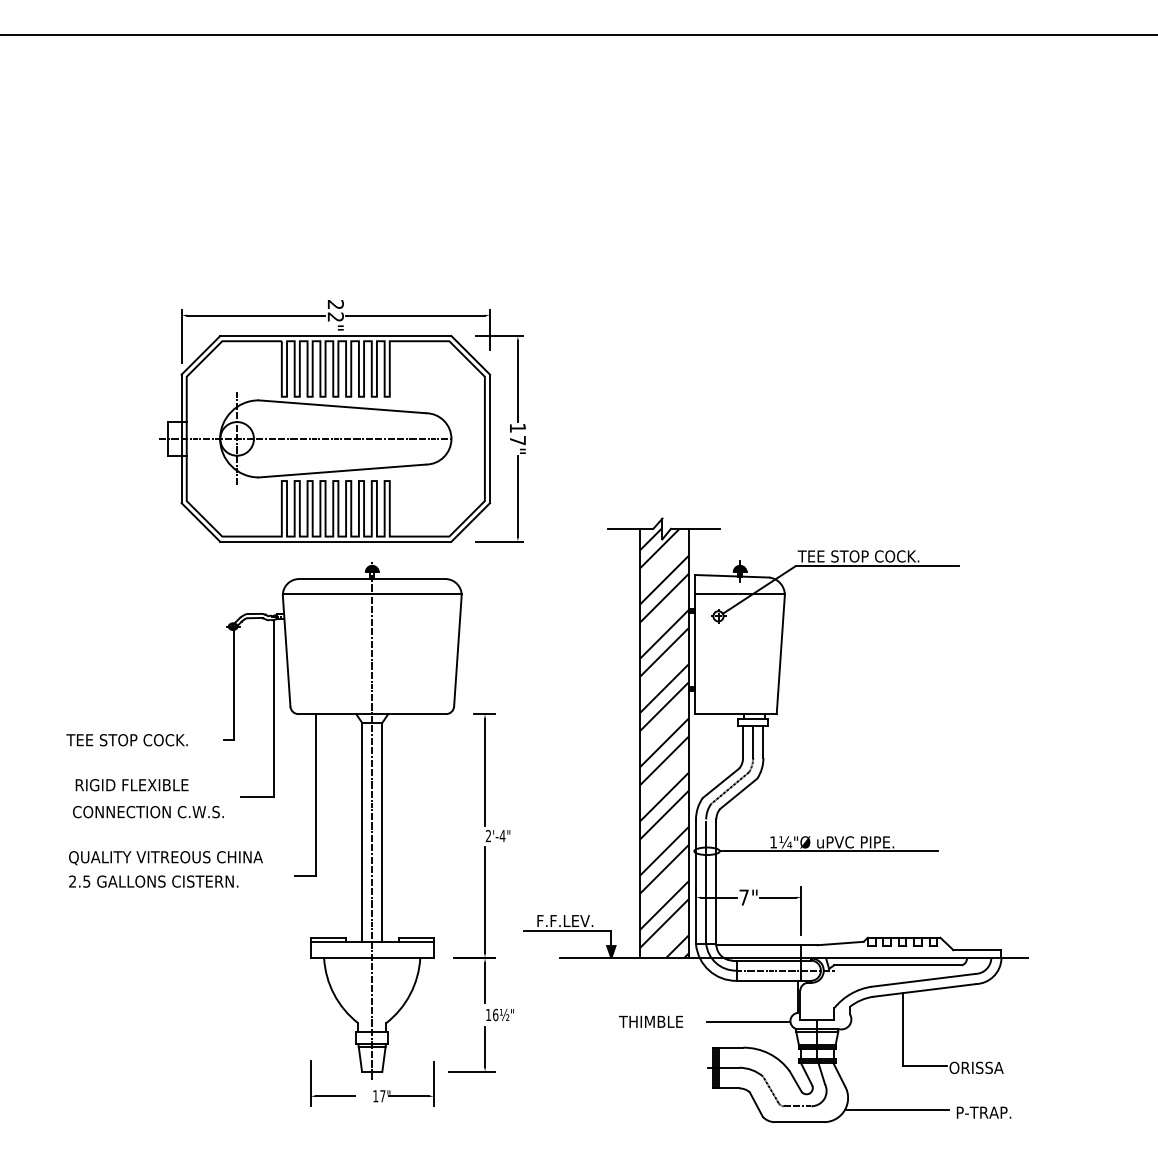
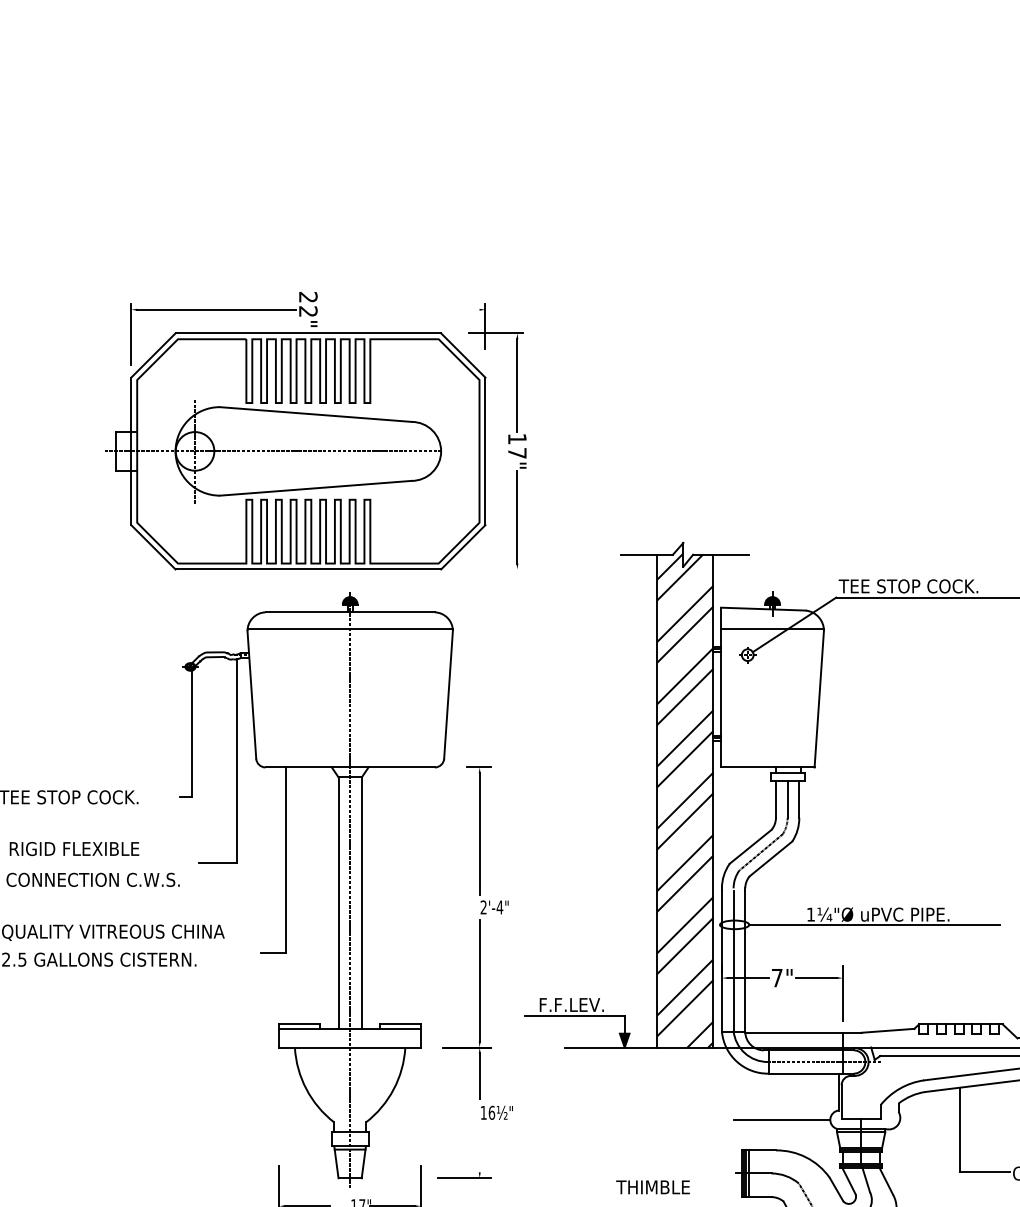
line: (415, 315) -> (399, 309), removed
line: (499, 541) -> (496, 569), removed
text: (651, 1021) -> (653, 1186), moved
line: (485, 1046) -> (480, 1149), removed

